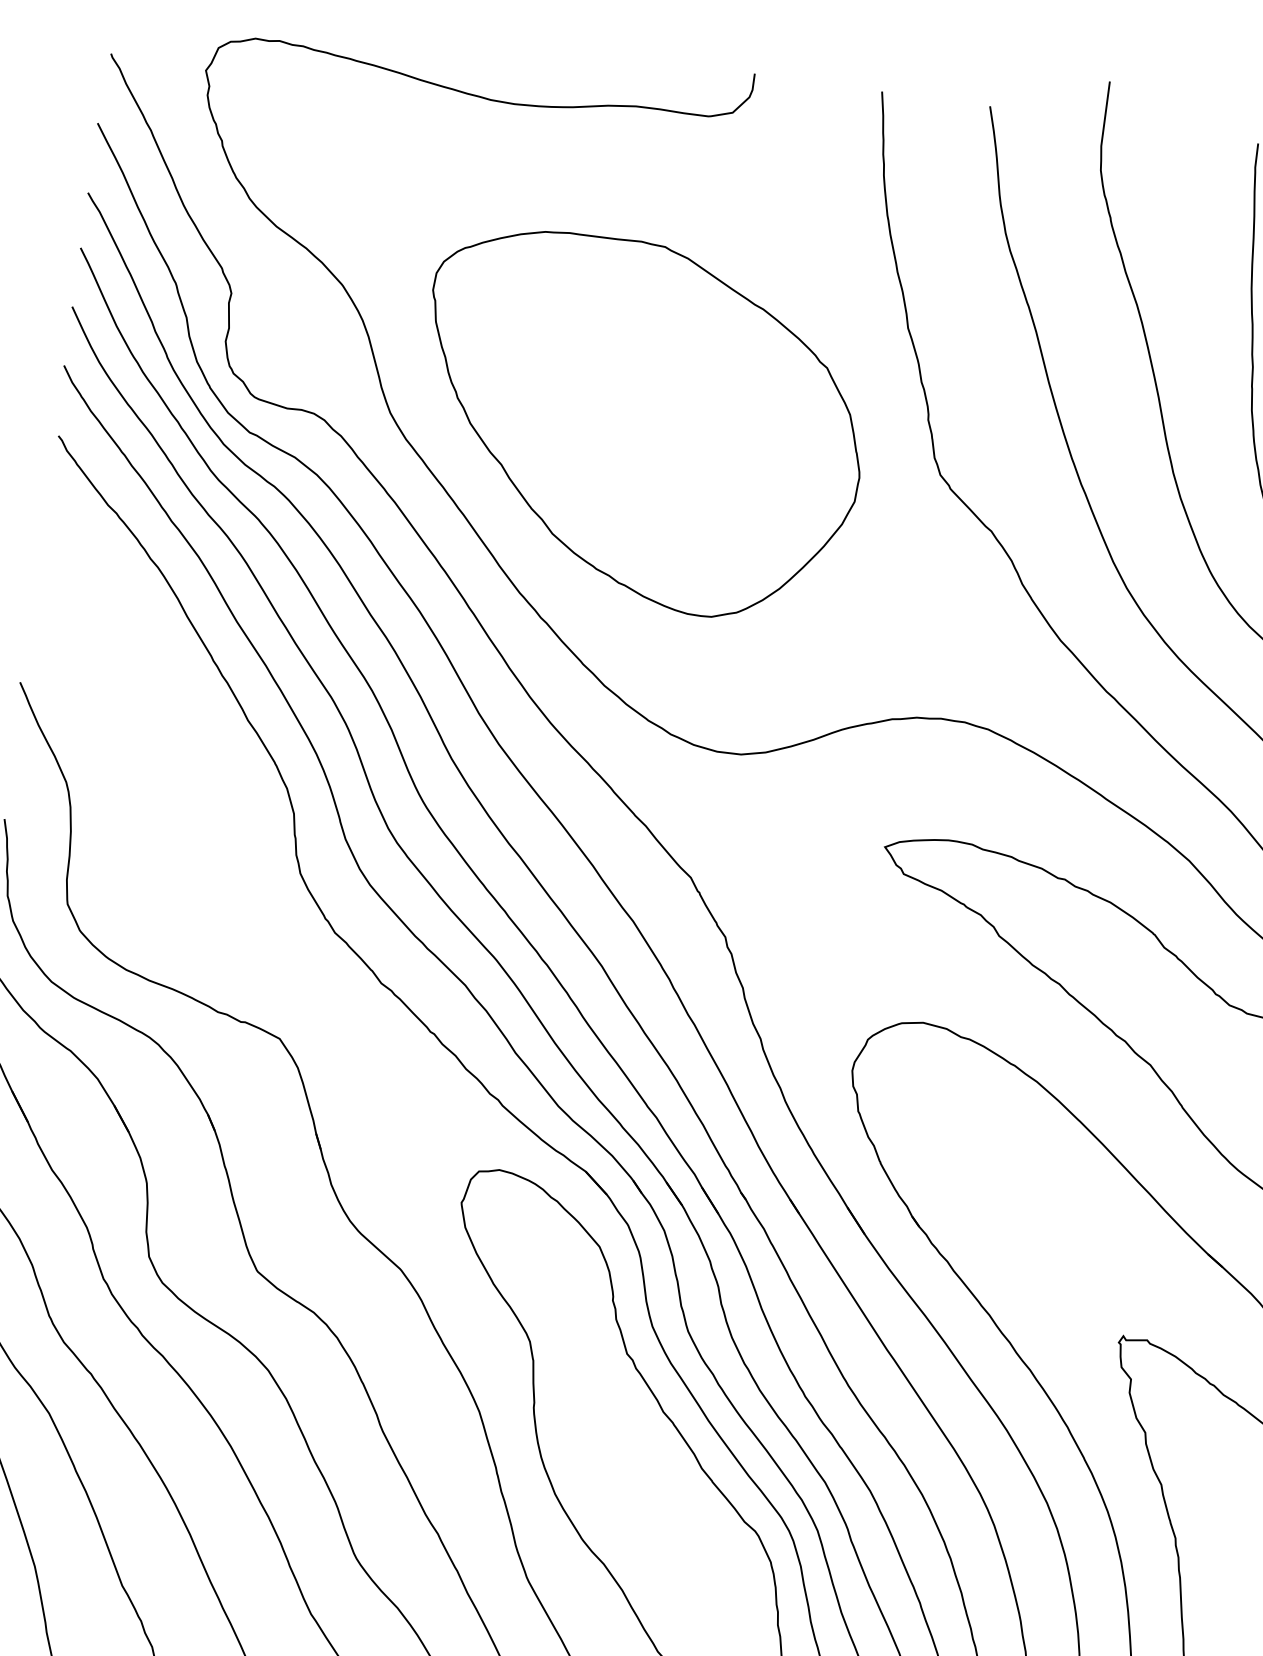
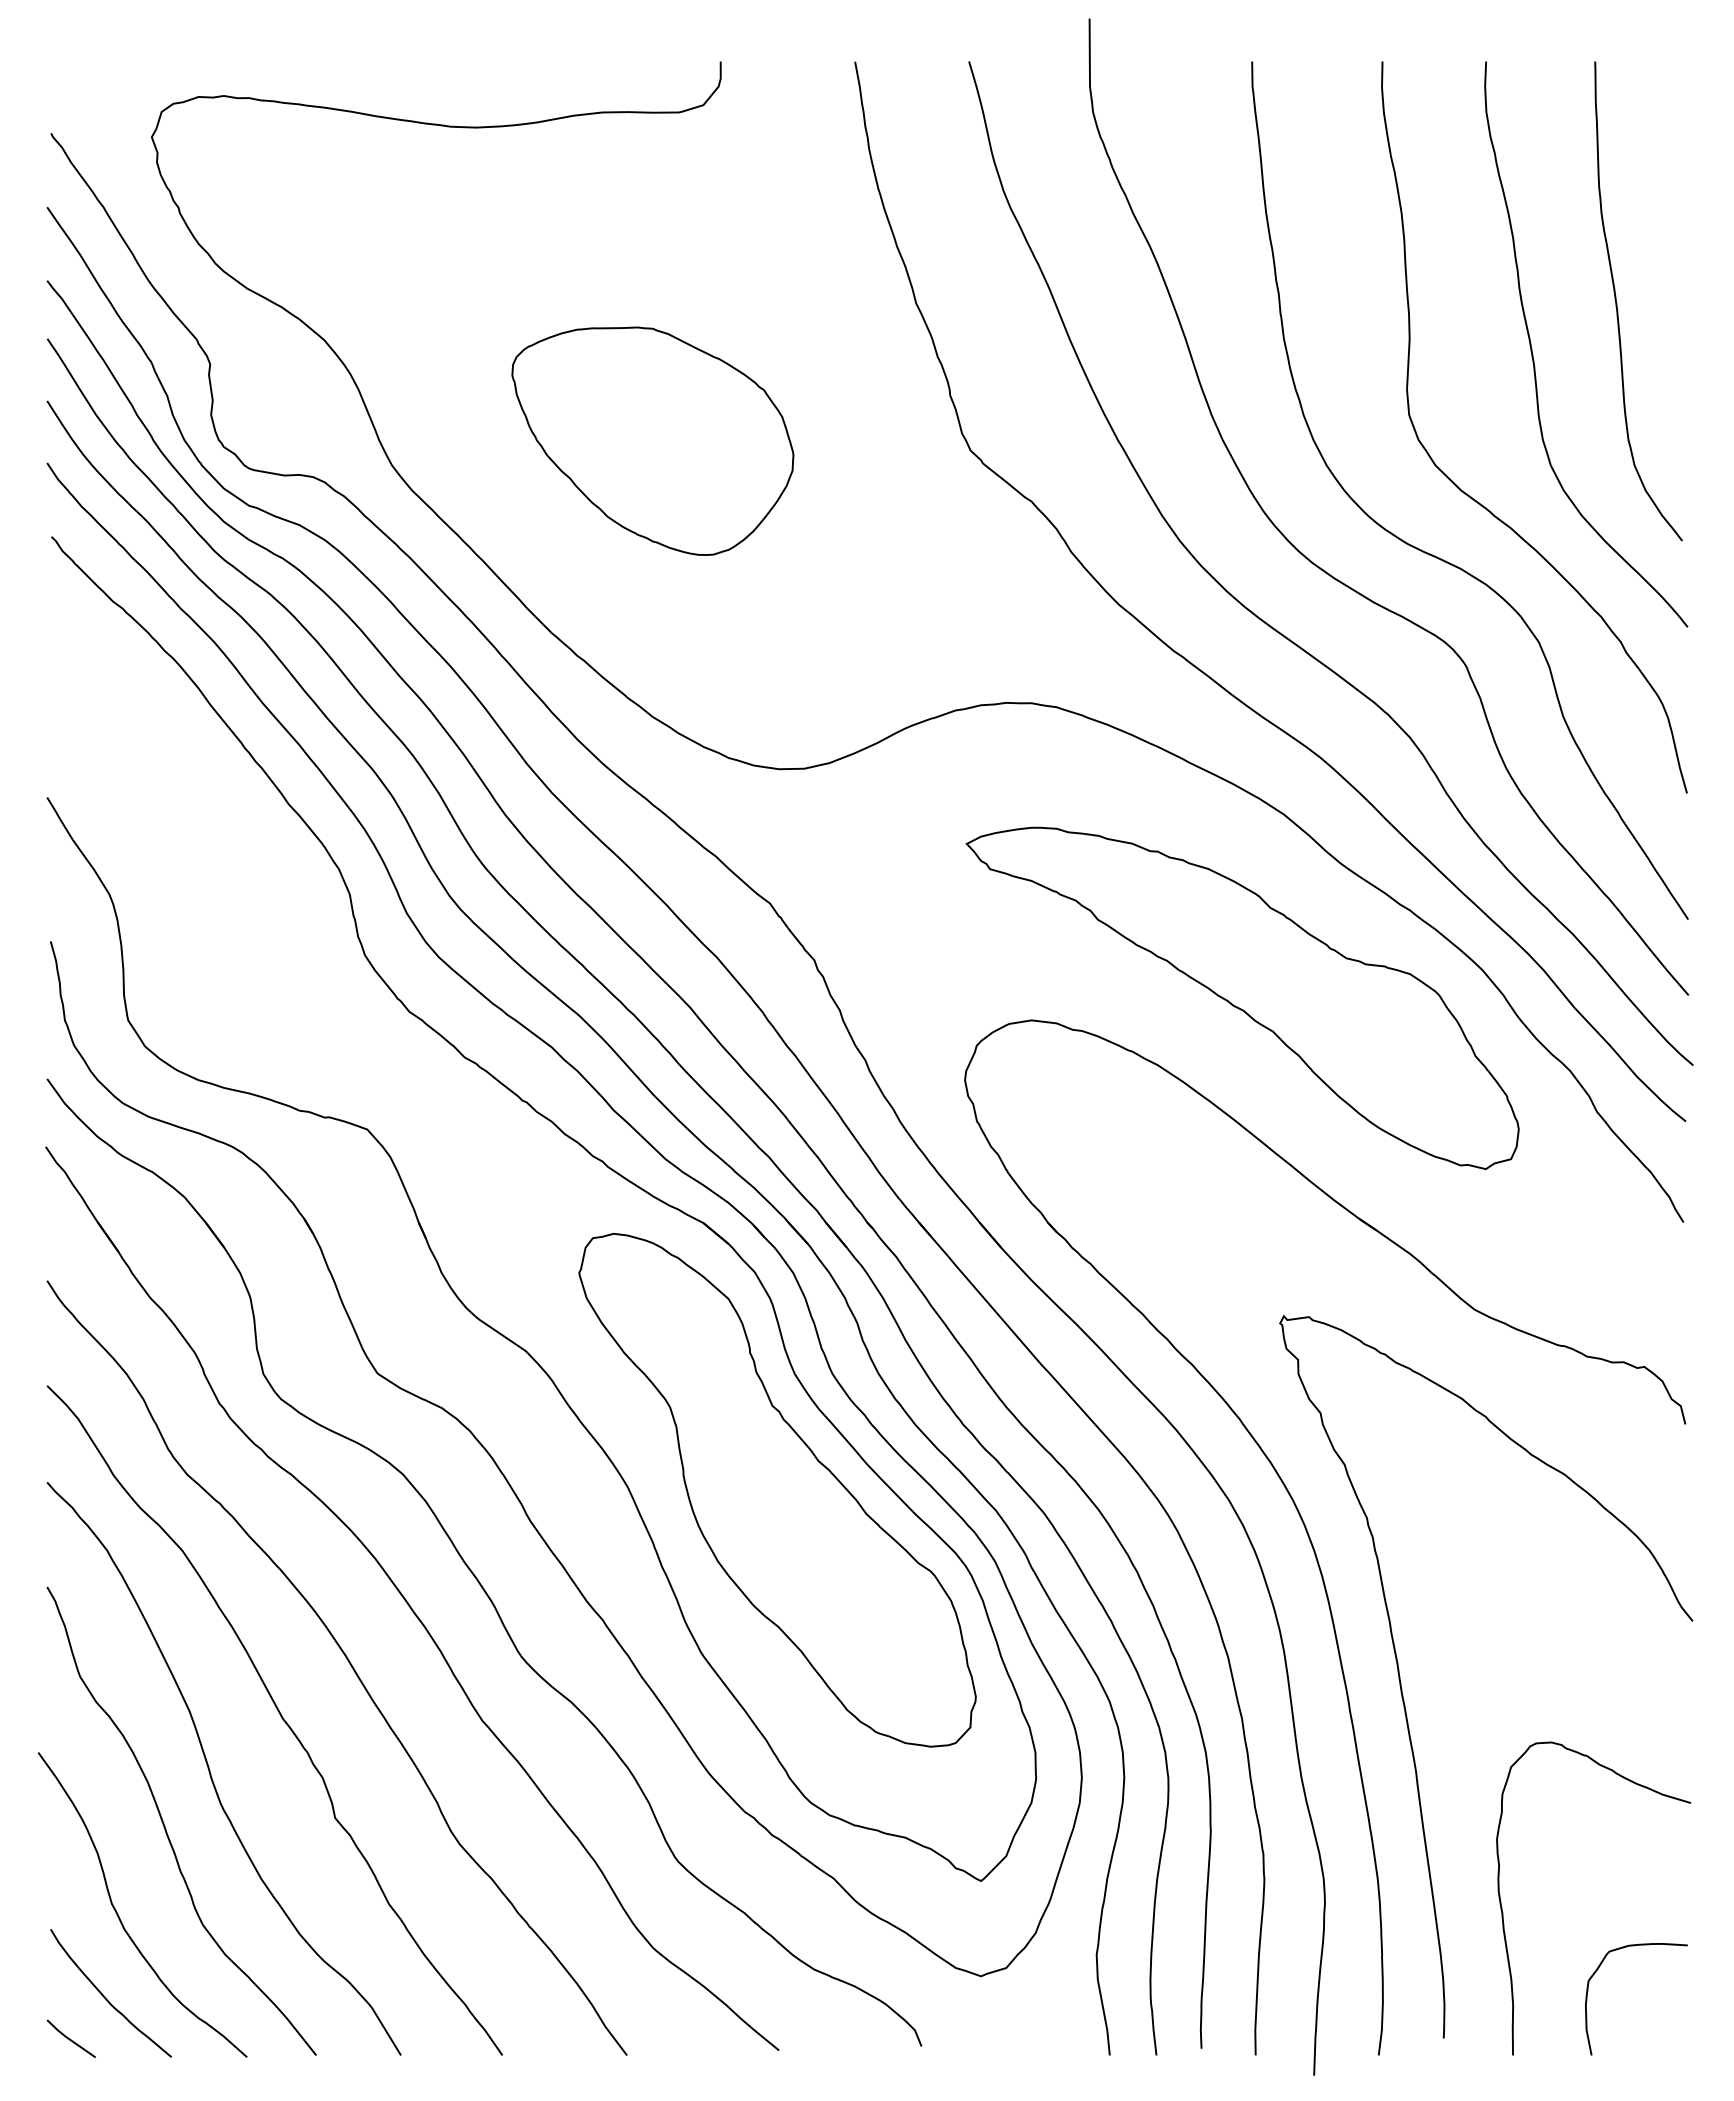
part: (640, 423) -> (652, 440), size x0.6

